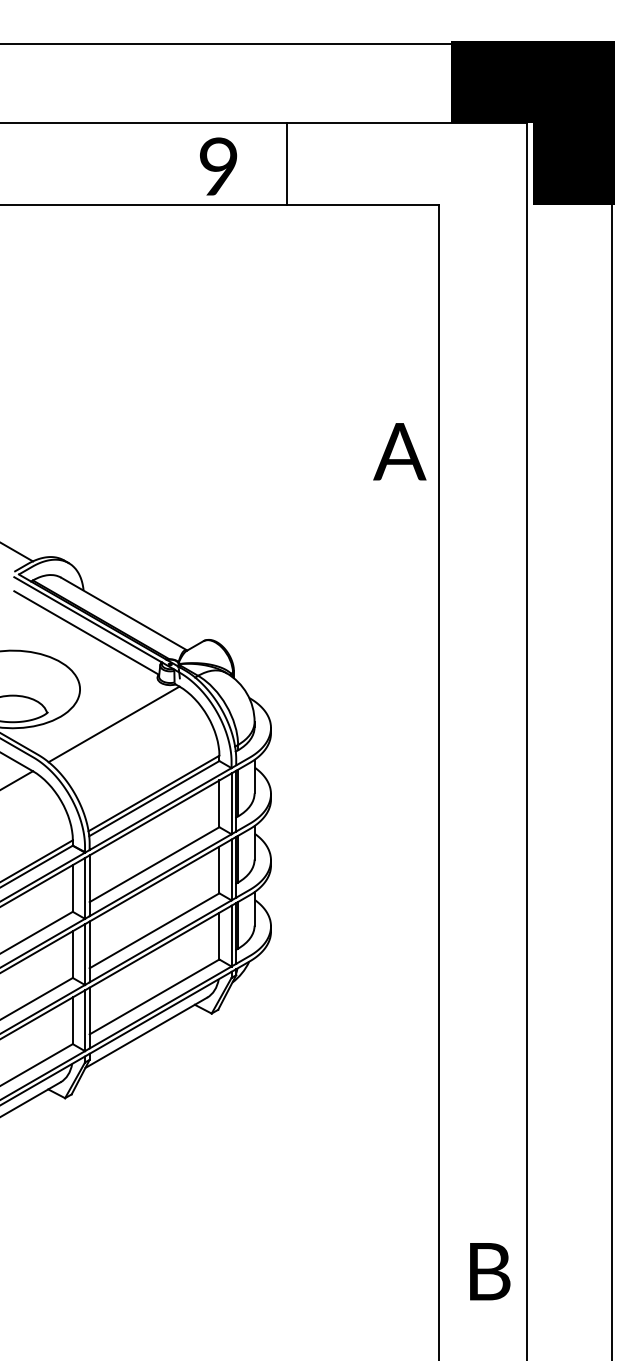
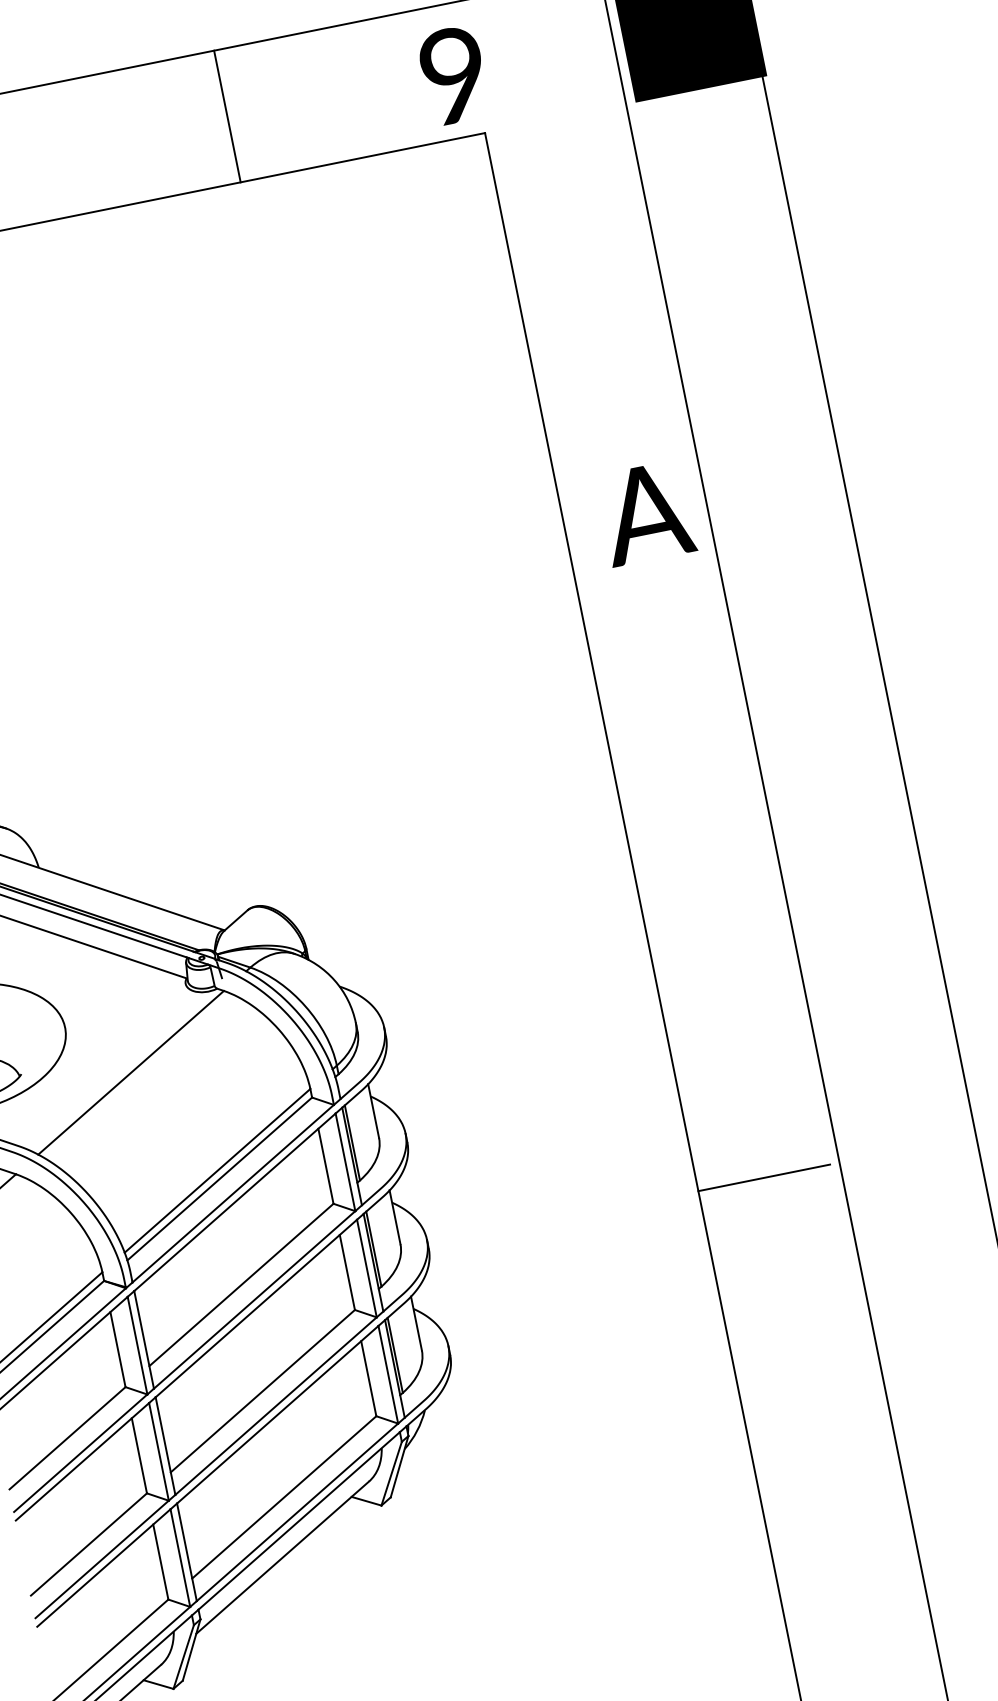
text: (218, 166) -> (453, 75), moved
text: (399, 451) -> (645, 512), moved
line: (480, 863) -> (764, 1177), added

